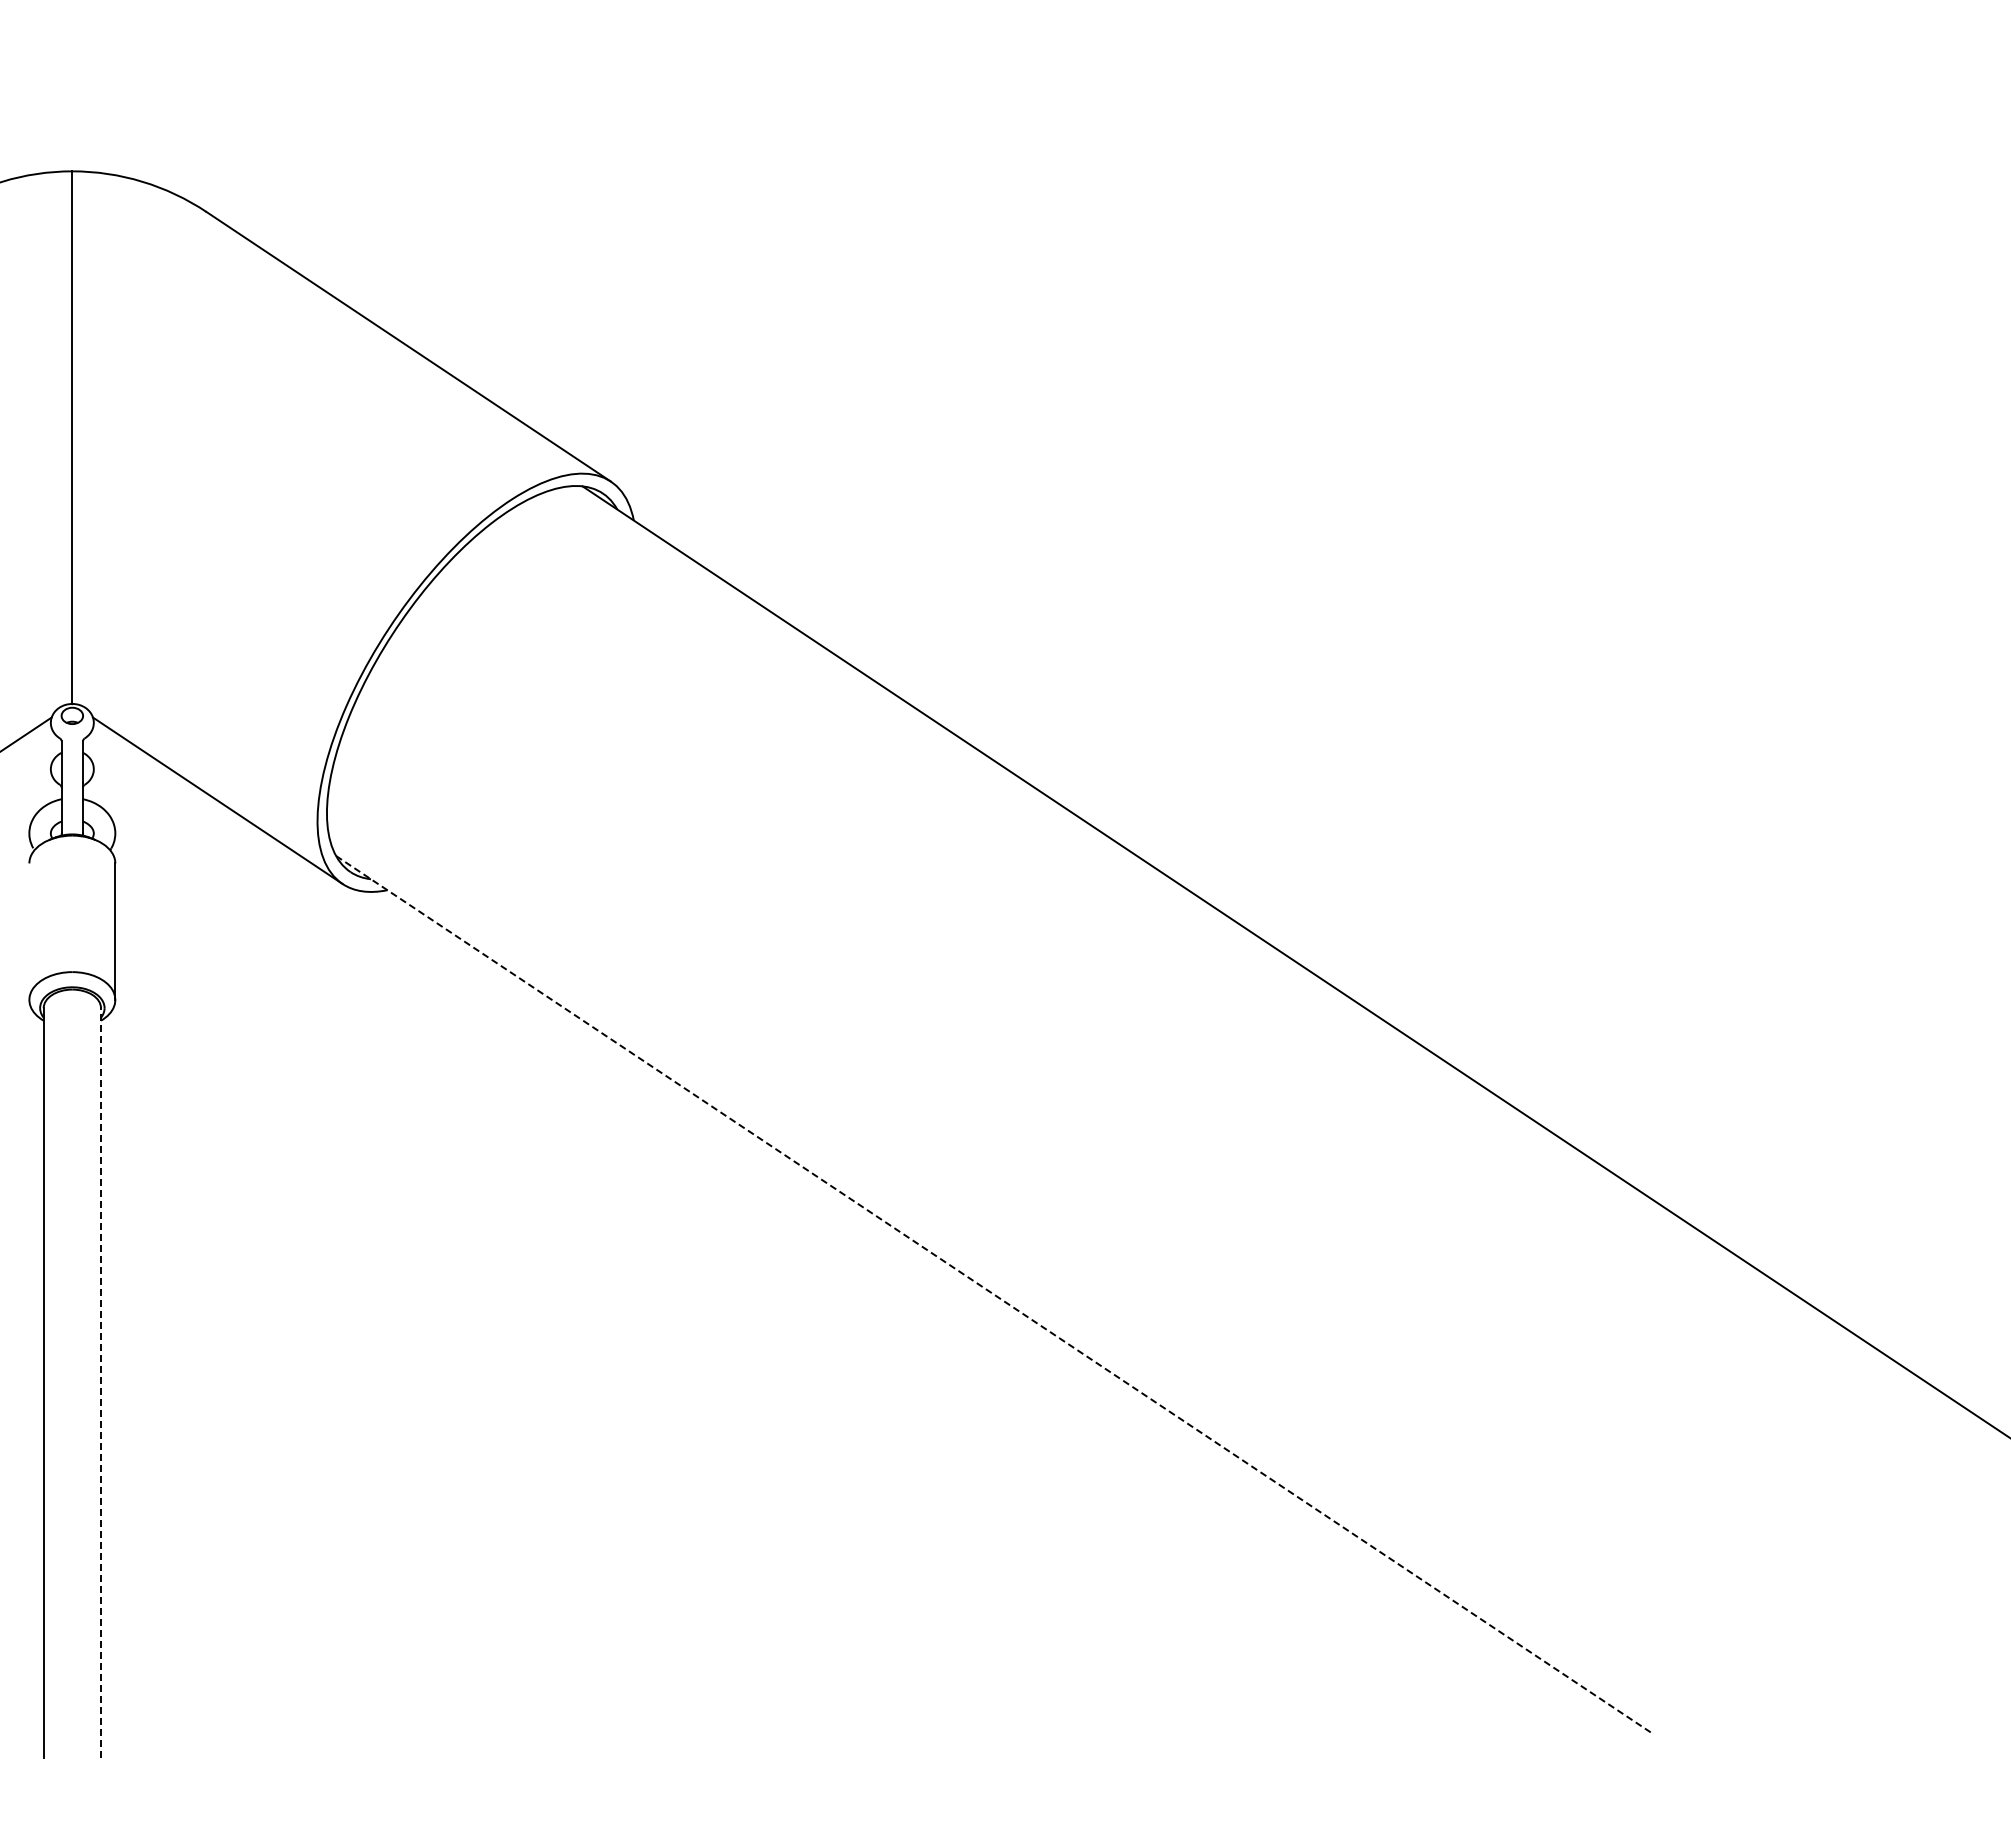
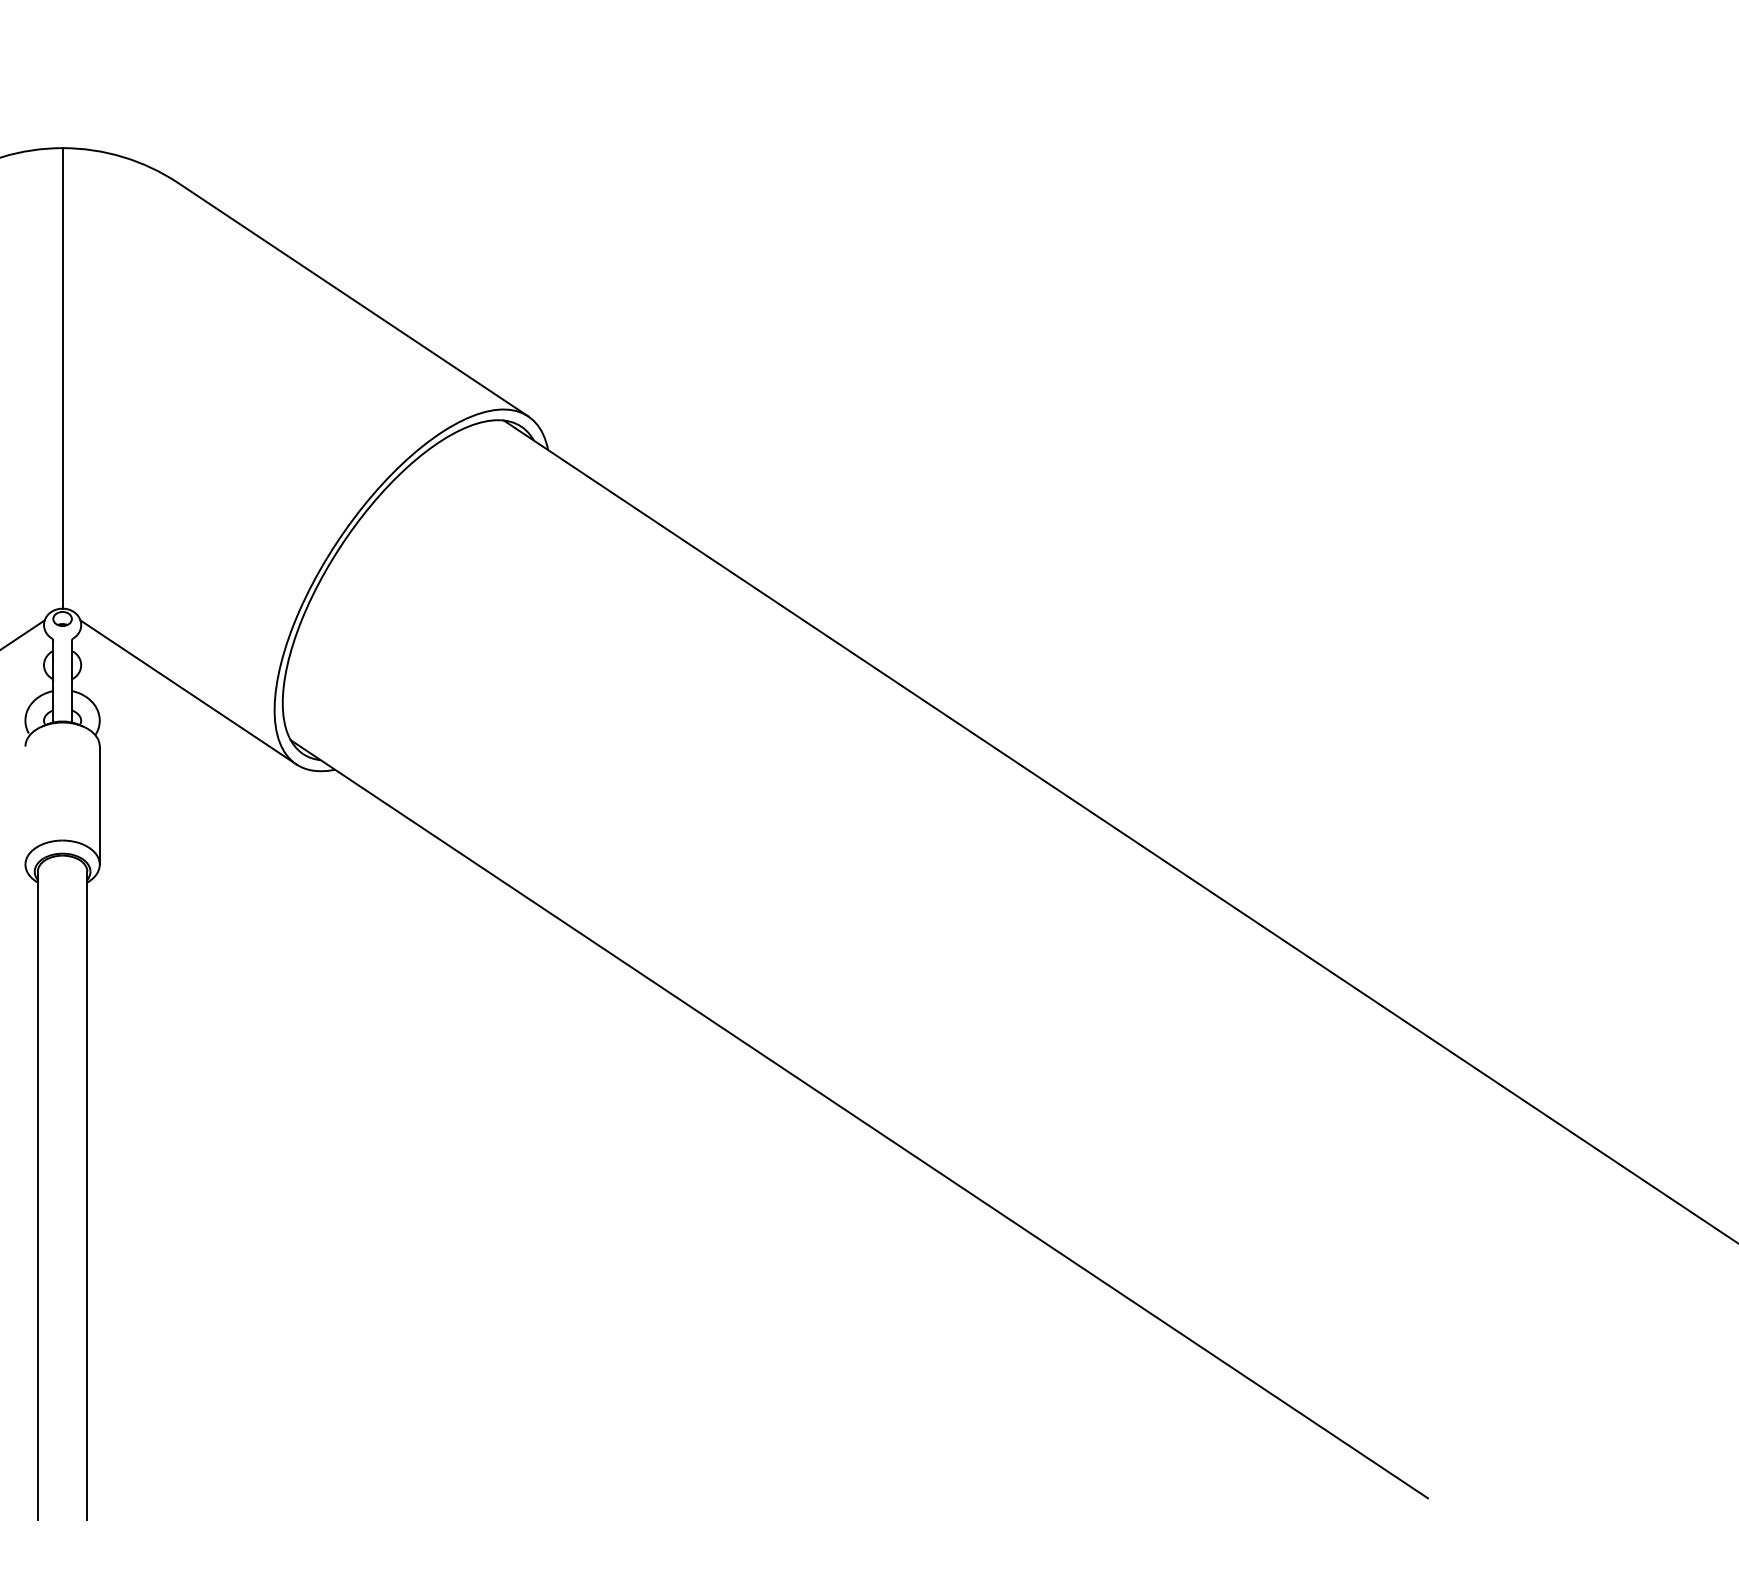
line: (994, 1294) -> (859, 1119), dashed -> solid
line: (101, 1382) -> (87, 1195), dashed -> solid

